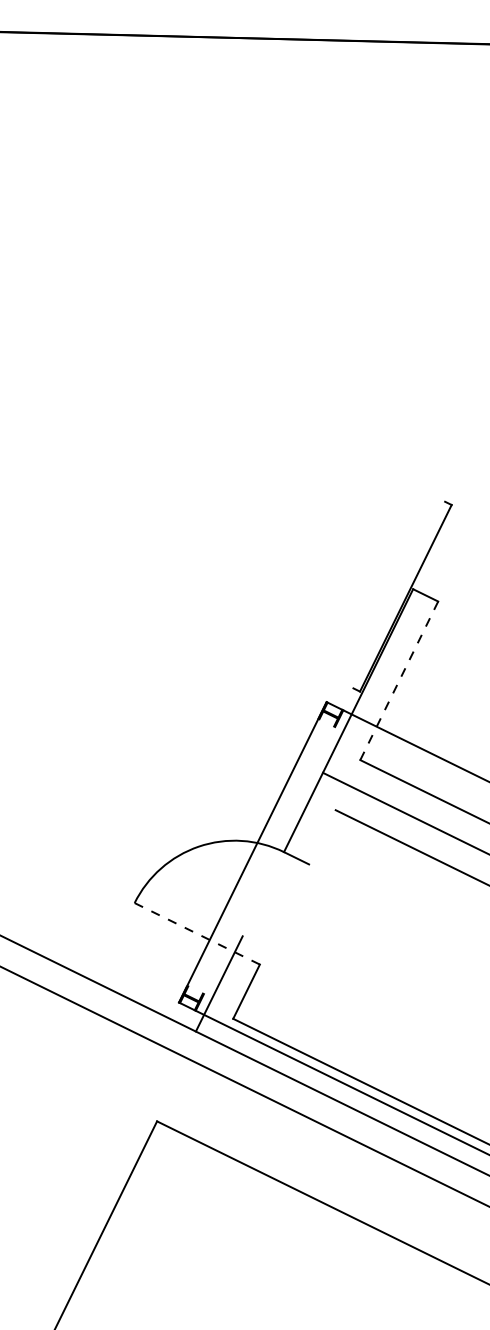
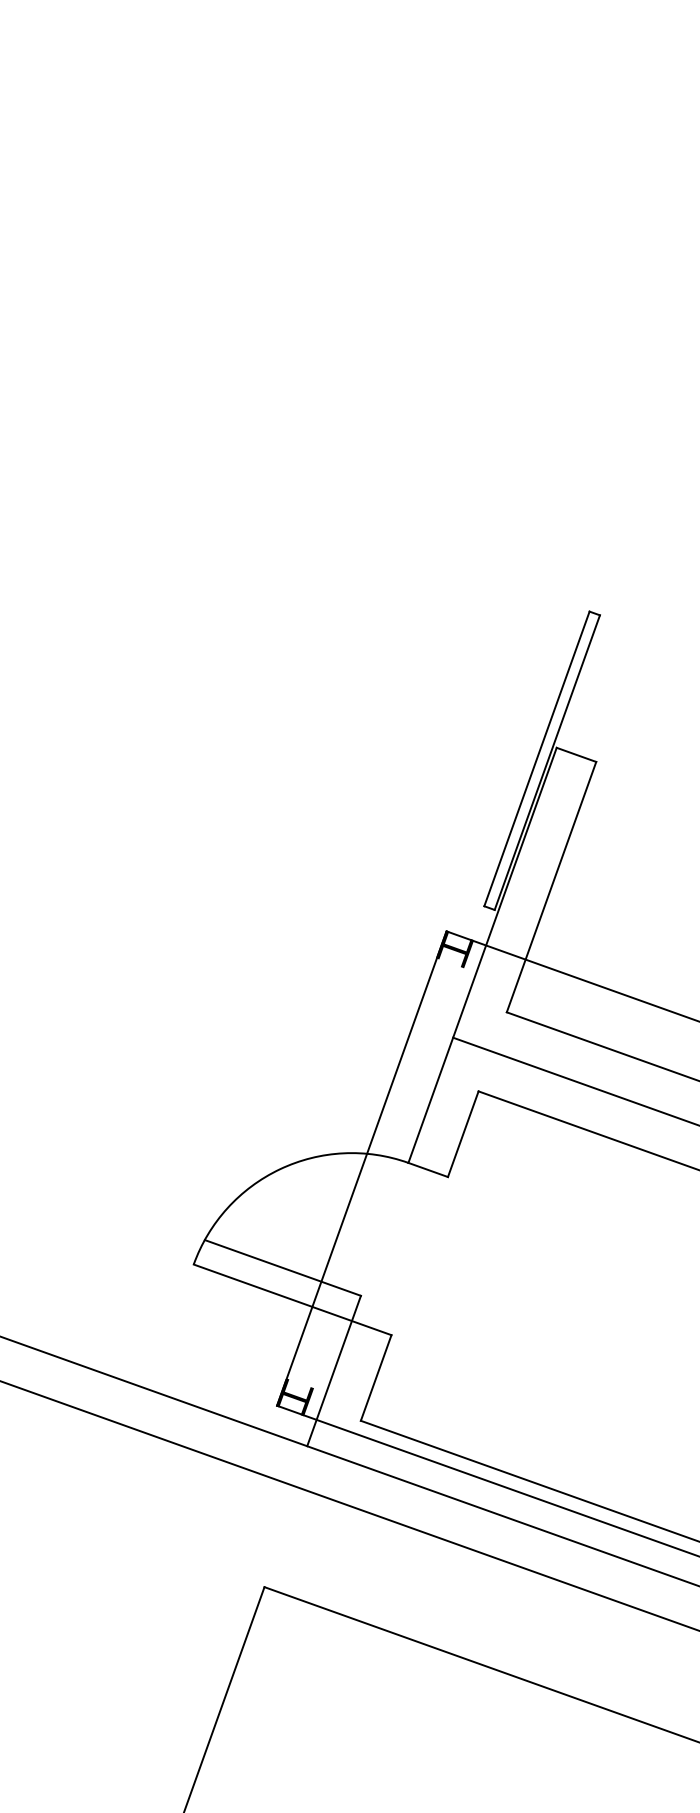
line: (399, 594) -> (537, 758), added
line: (399, 681) -> (552, 888), dashed -> solid
line: (322, 837) -> (463, 1134), added
line: (192, 911) -> (281, 1267), added
line: (197, 933) -> (292, 1299), dashed -> solid

